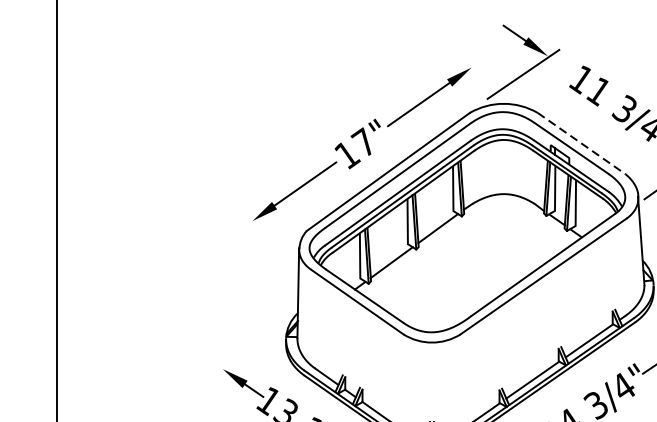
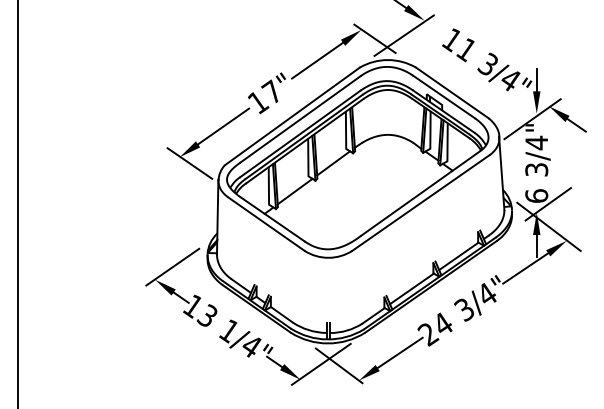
line: (487, 77) -> (374, 38), added
line: (581, 144) -> (452, 93), dashed -> solid
line: (264, 228) -> (189, 163), added
line: (243, 353) -> (172, 266), added

